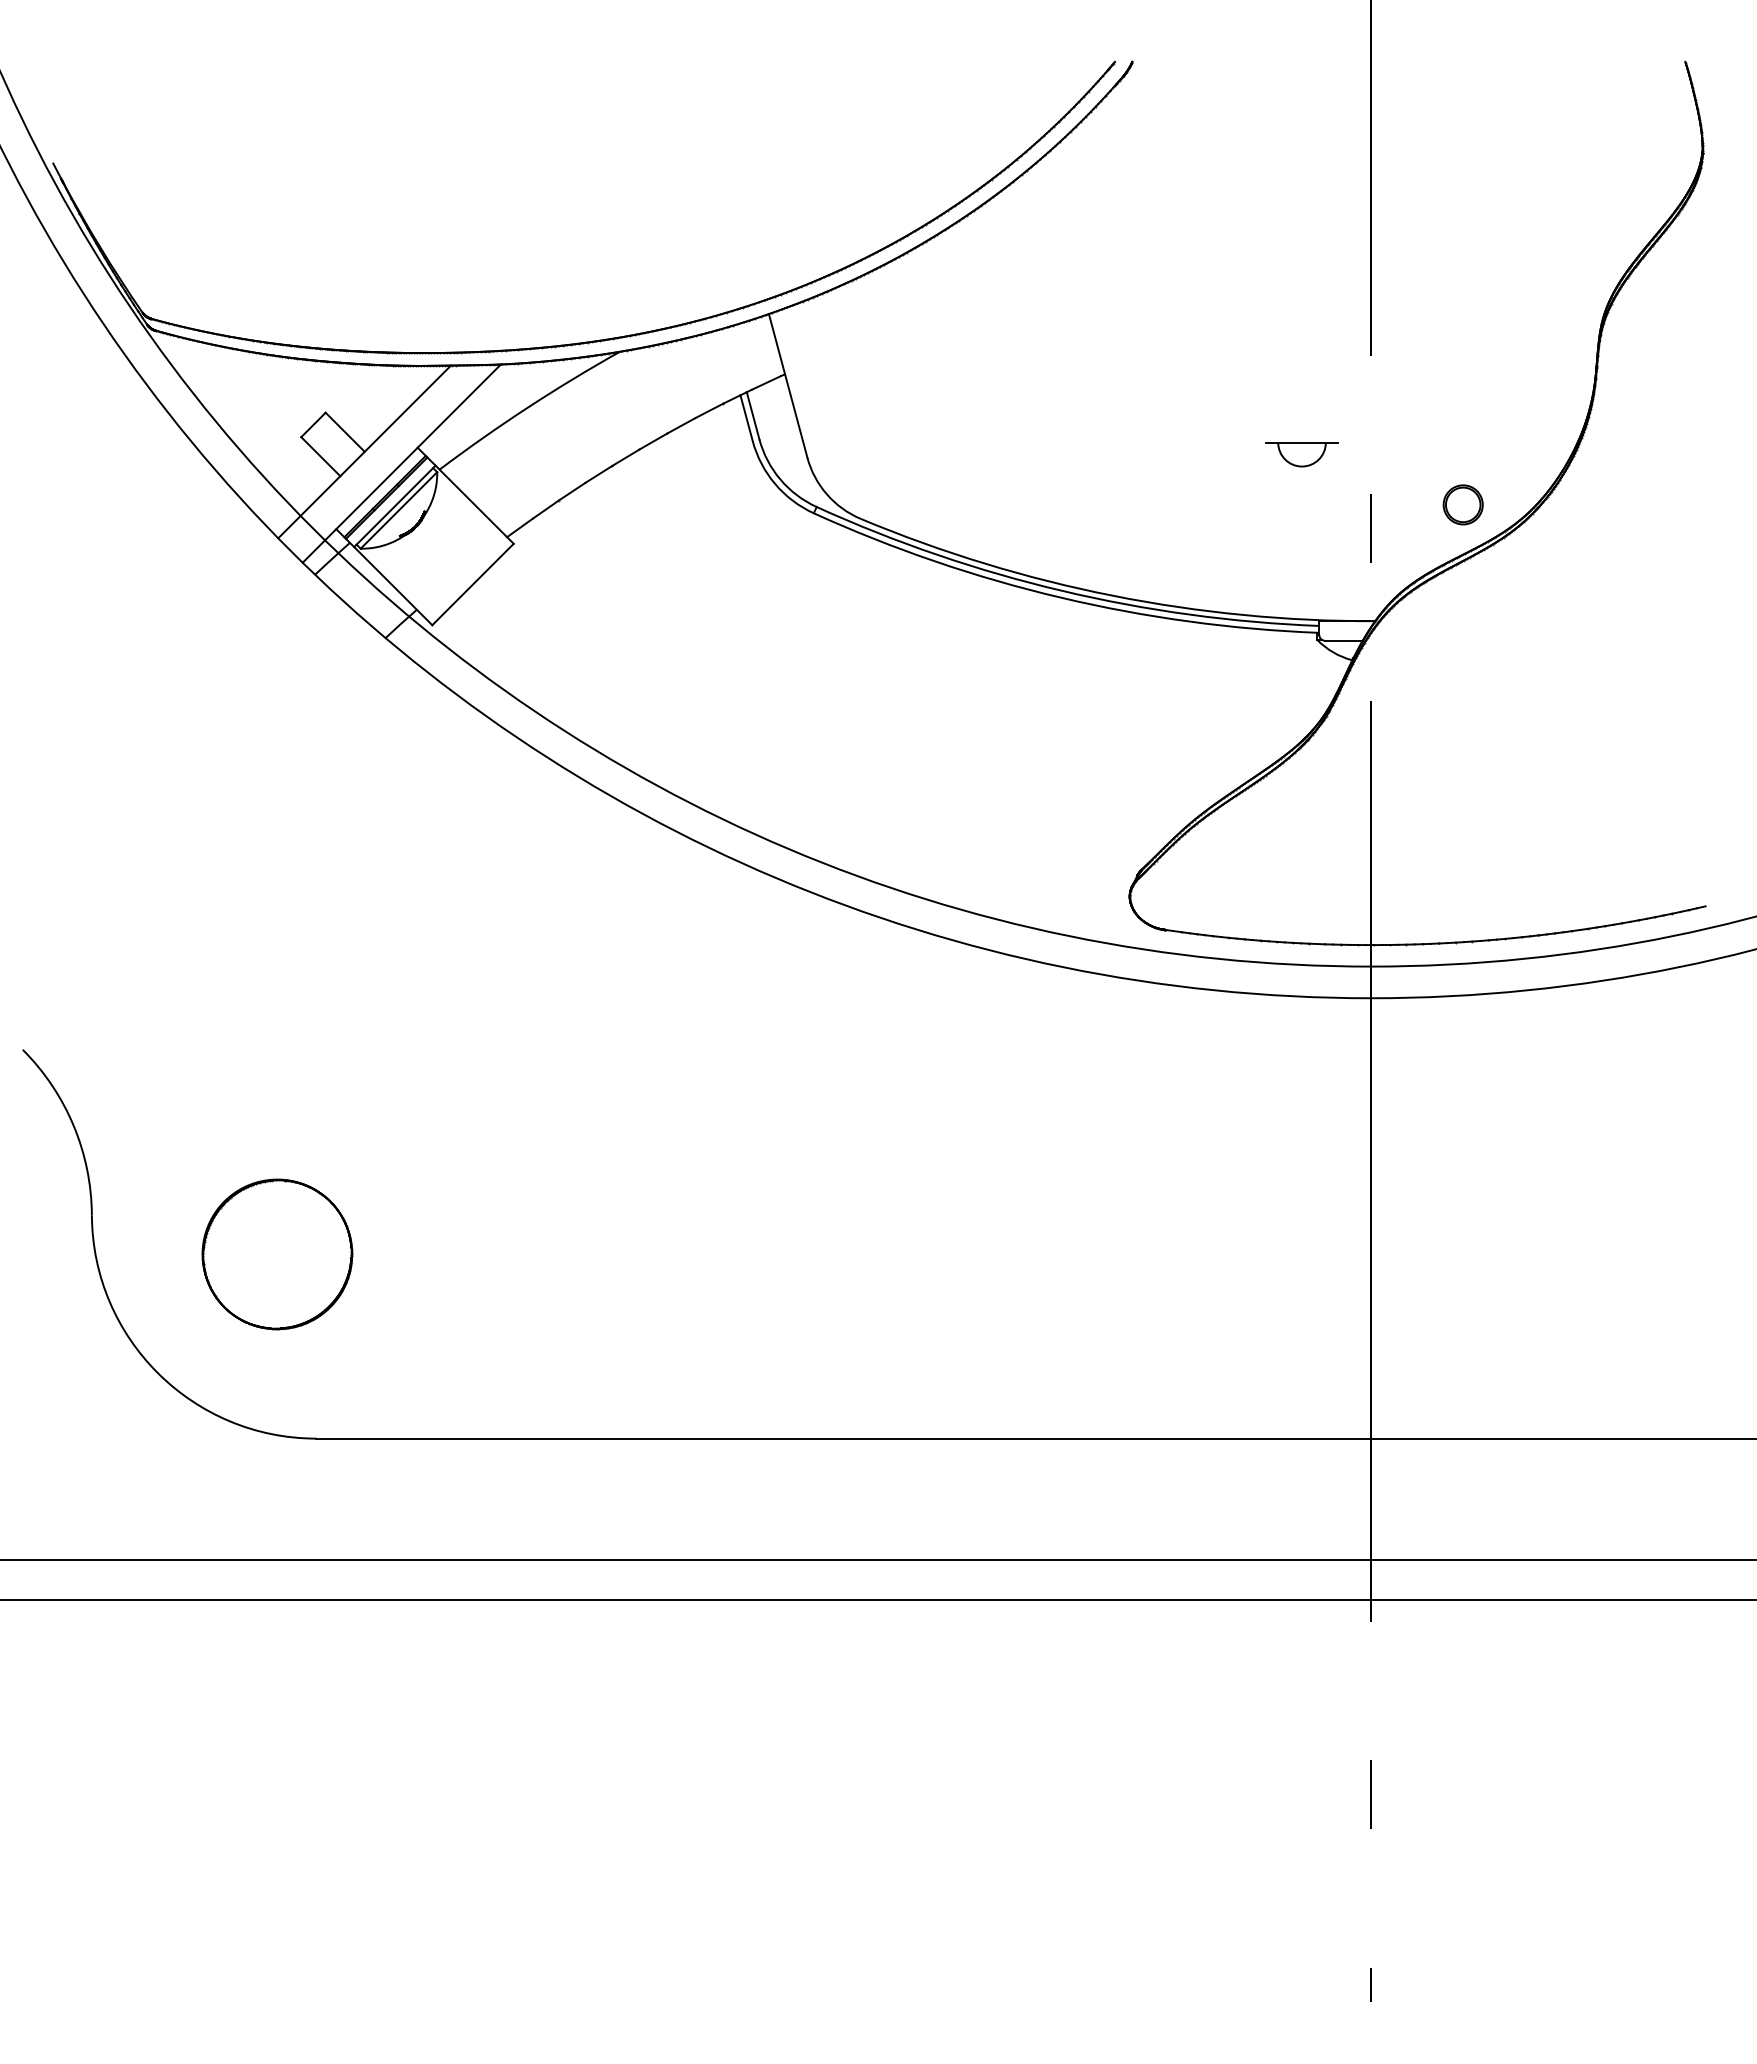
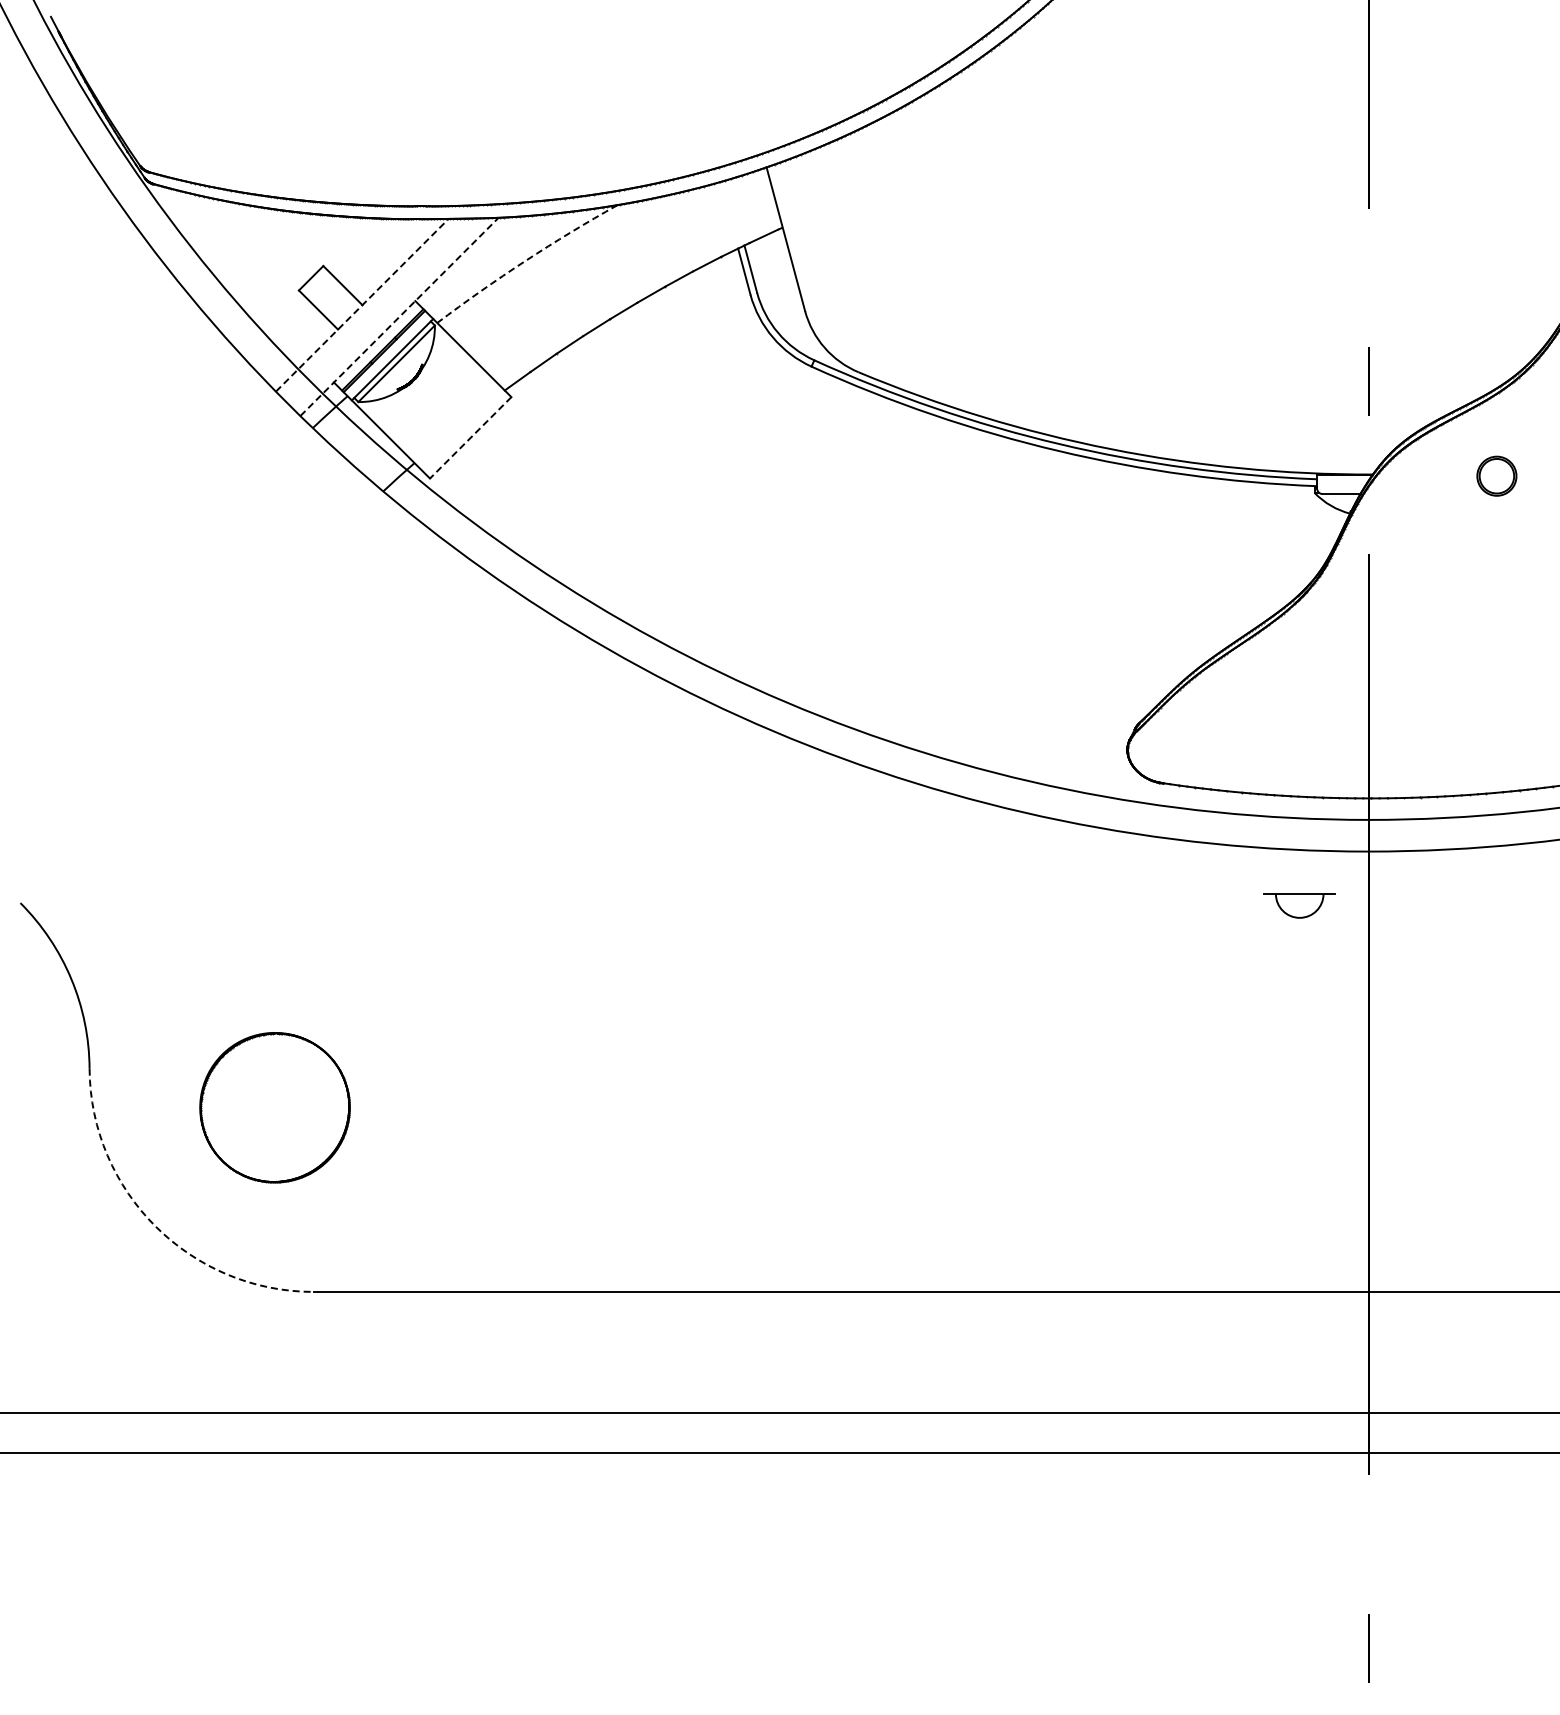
arc: (527, 407) -> (525, 260), solid -> dashed
line: (365, 451) -> (363, 304), solid -> dashed
part: (1301, 454) -> (1299, 905), moved
line: (402, 463) -> (400, 316), solid -> dashed
part: (1462, 504) -> (1496, 475), moved
line: (473, 584) -> (471, 437), solid -> dashed
arc: (158, 1373) -> (156, 1226), solid -> dashed

